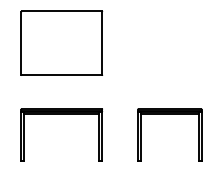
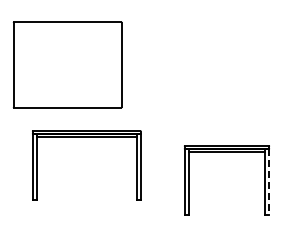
part: (61, 42) -> (67, 64), moved
part: (61, 114) -> (86, 137), moved
line: (201, 135) -> (269, 181), solid -> dashed

